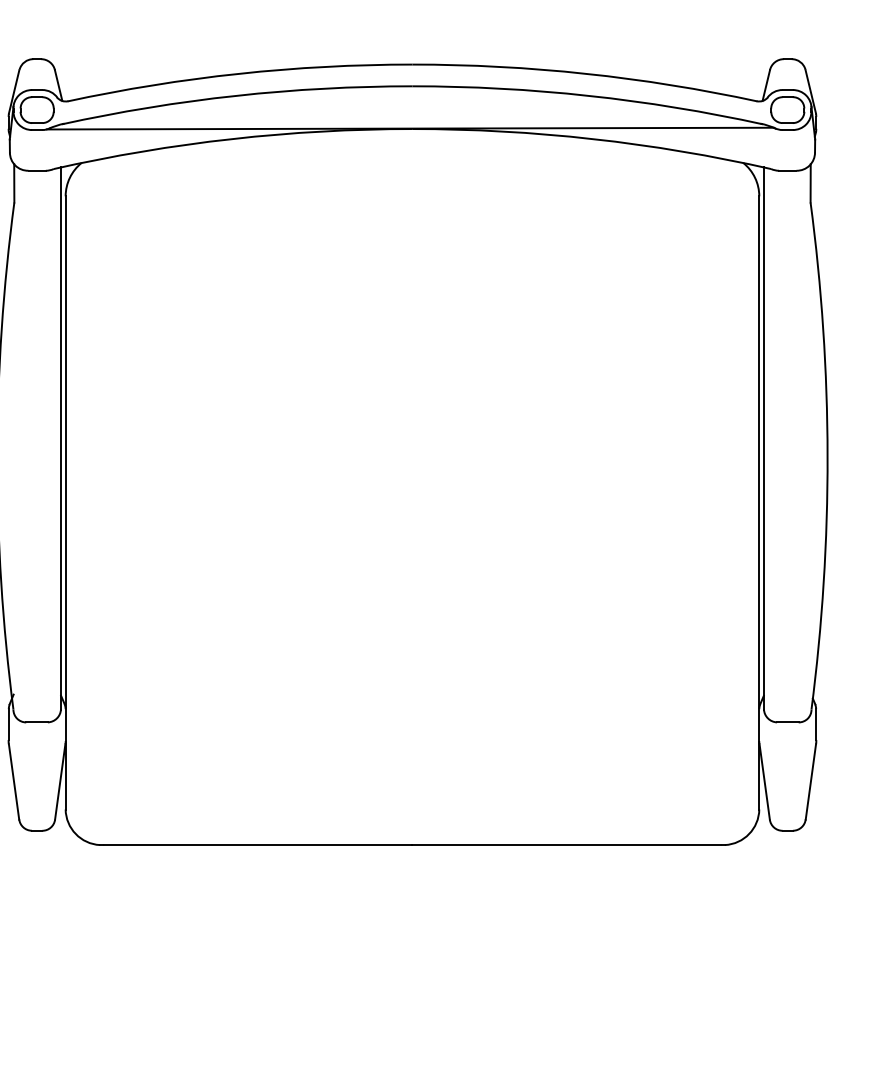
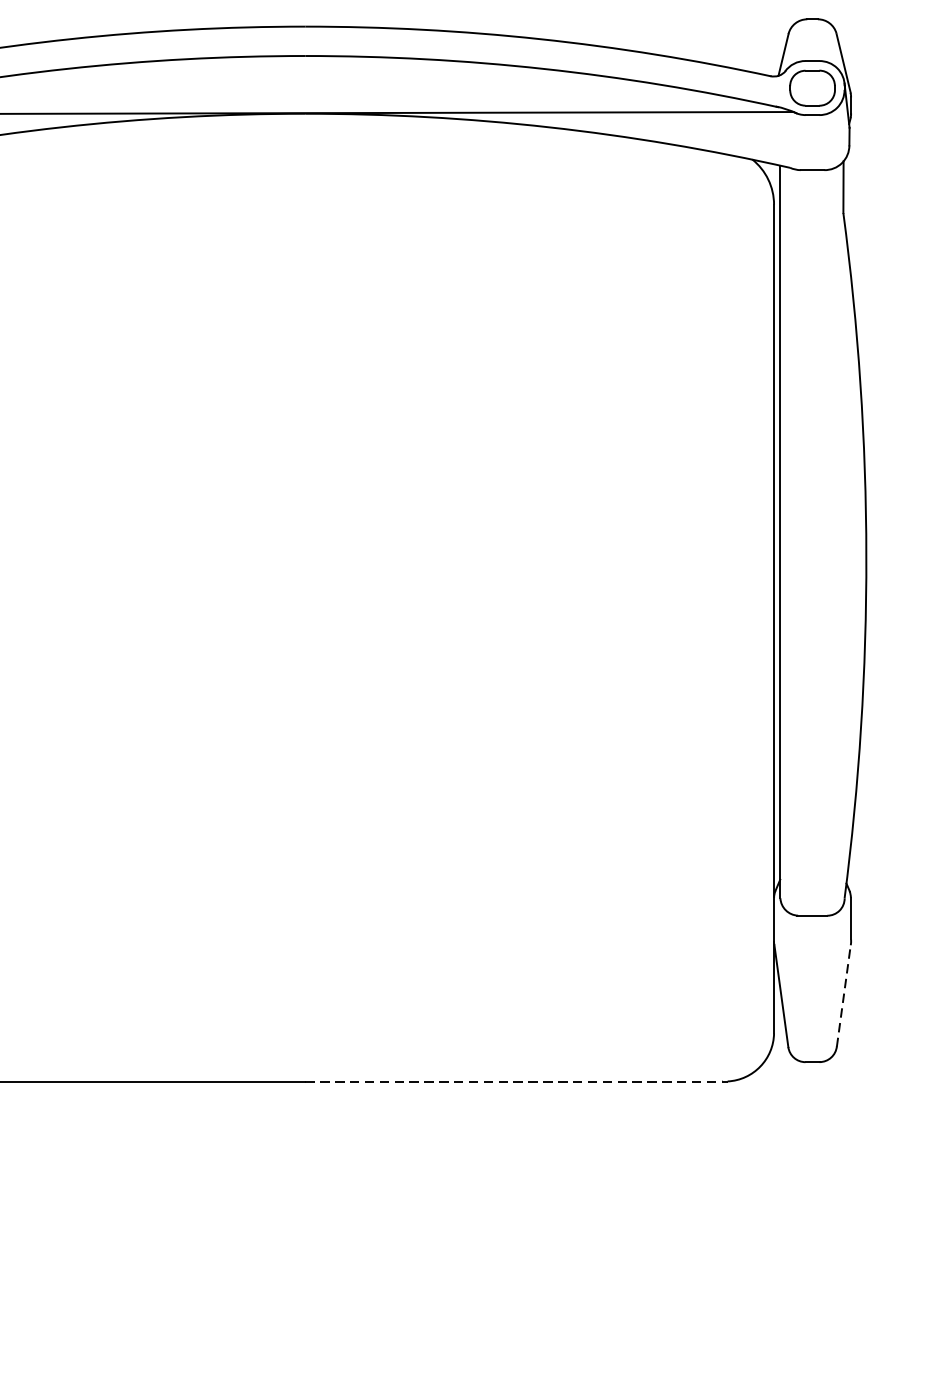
line: (810, 781) -> (843, 995), solid -> dashed
line: (569, 845) -> (517, 1082), solid -> dashed

